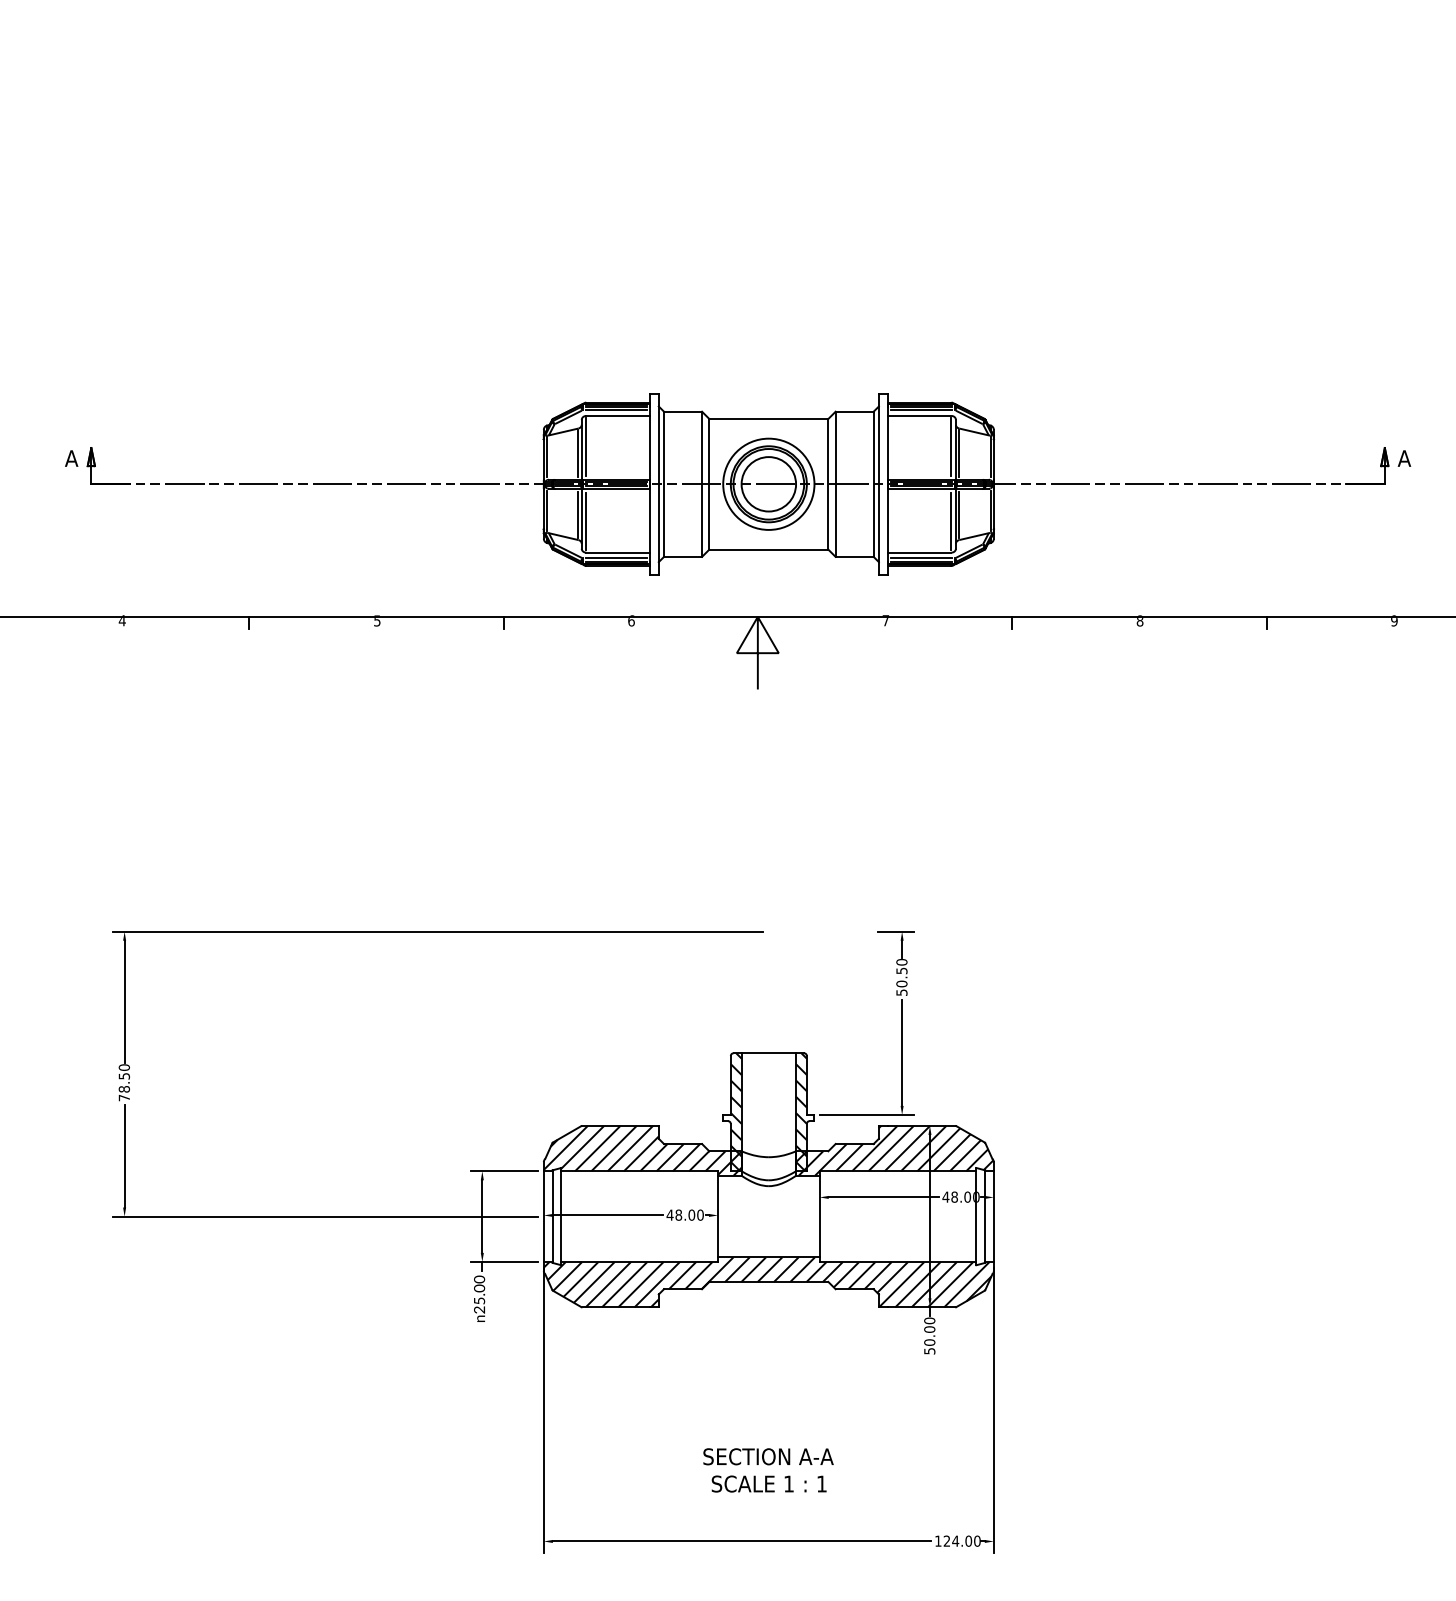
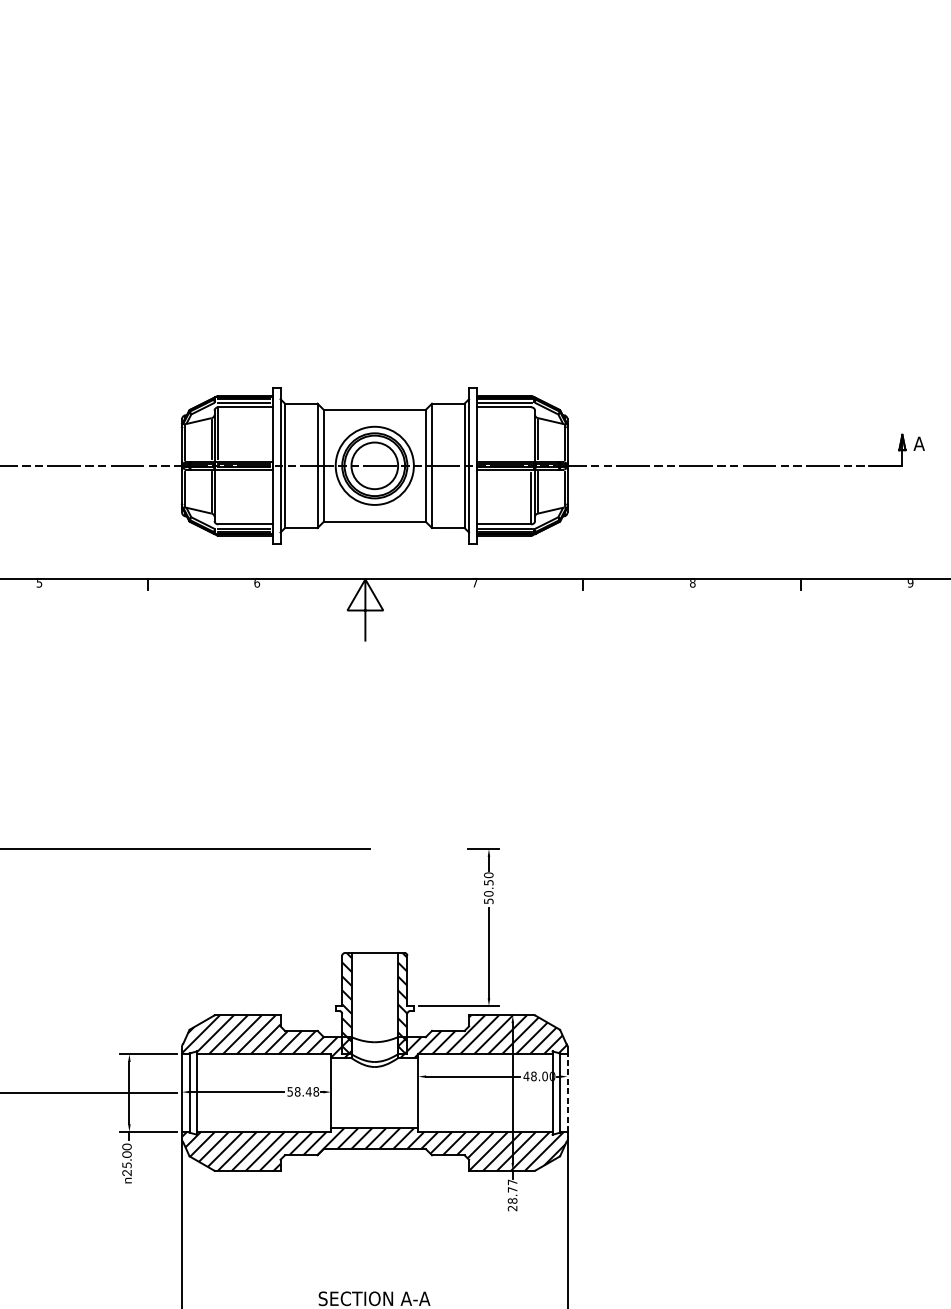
line: (951, 446) -> (531, 433), removed
line: (586, 521) -> (218, 497), removed
text: (684, 1214) -> (302, 1091), 48.00 -> 58.48
line: (993, 1216) -> (567, 1092), solid -> dashed
text: (929, 1335) -> (512, 1194), 50.00 -> 28.77

